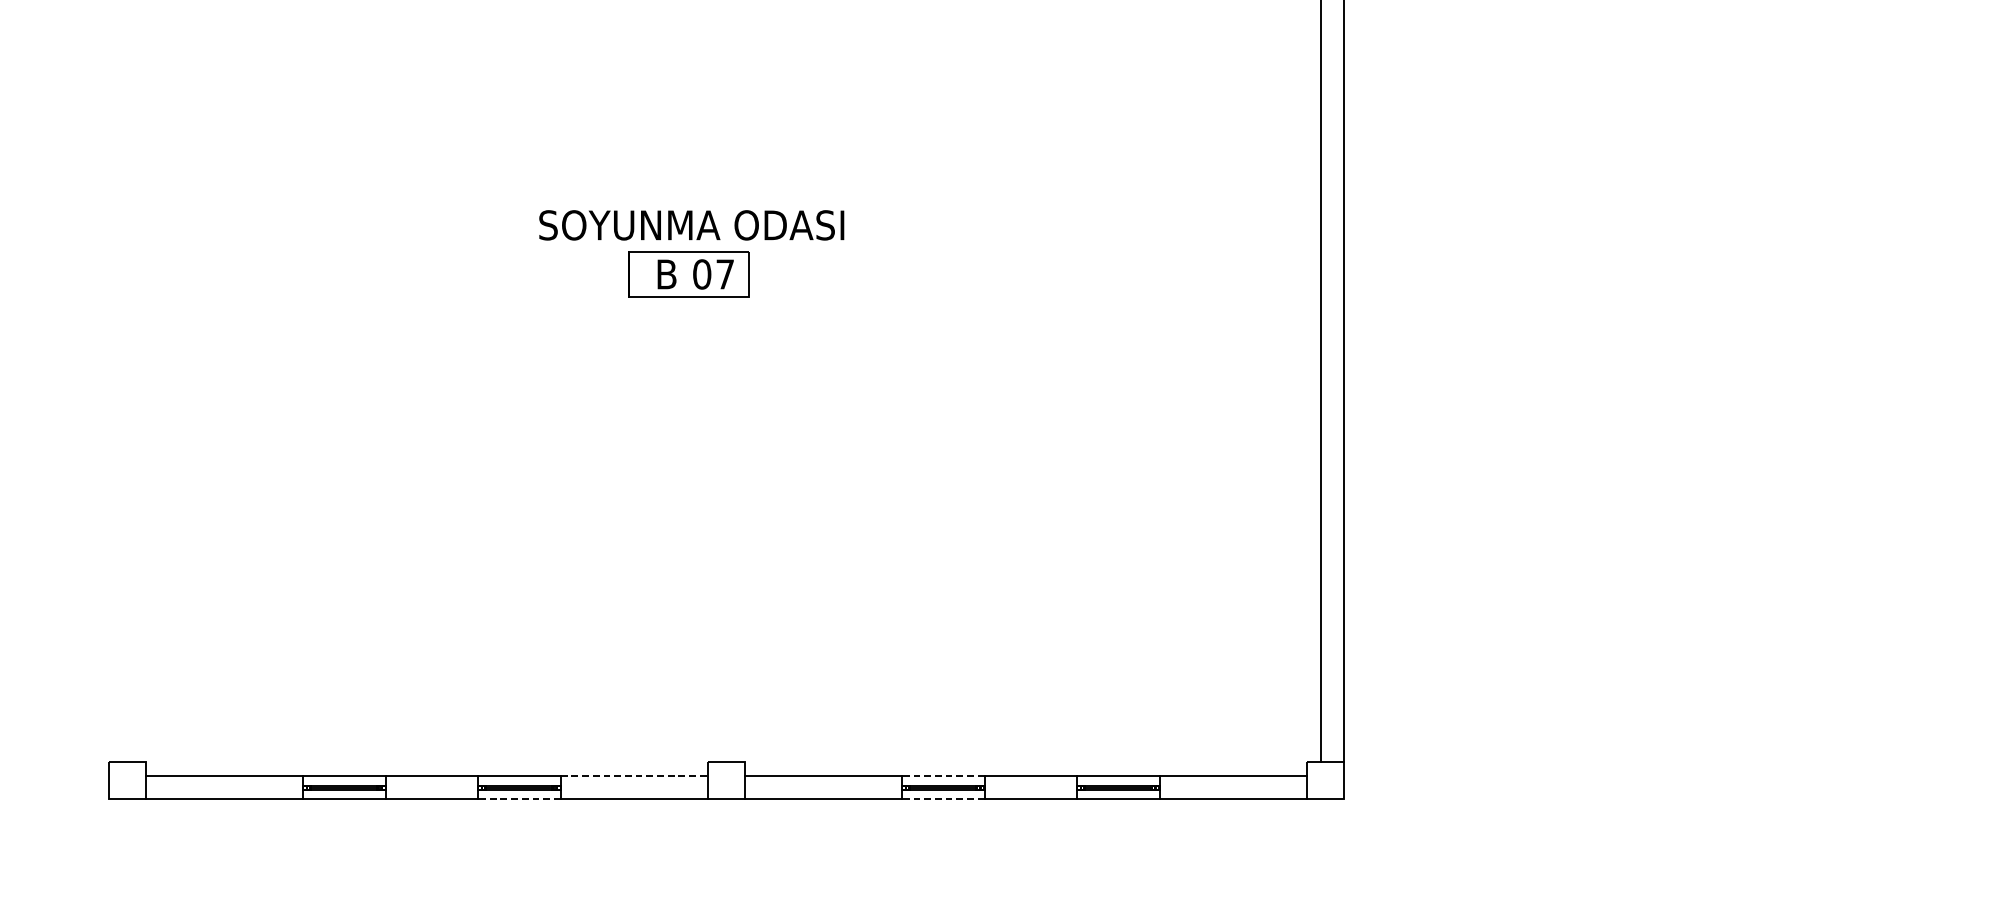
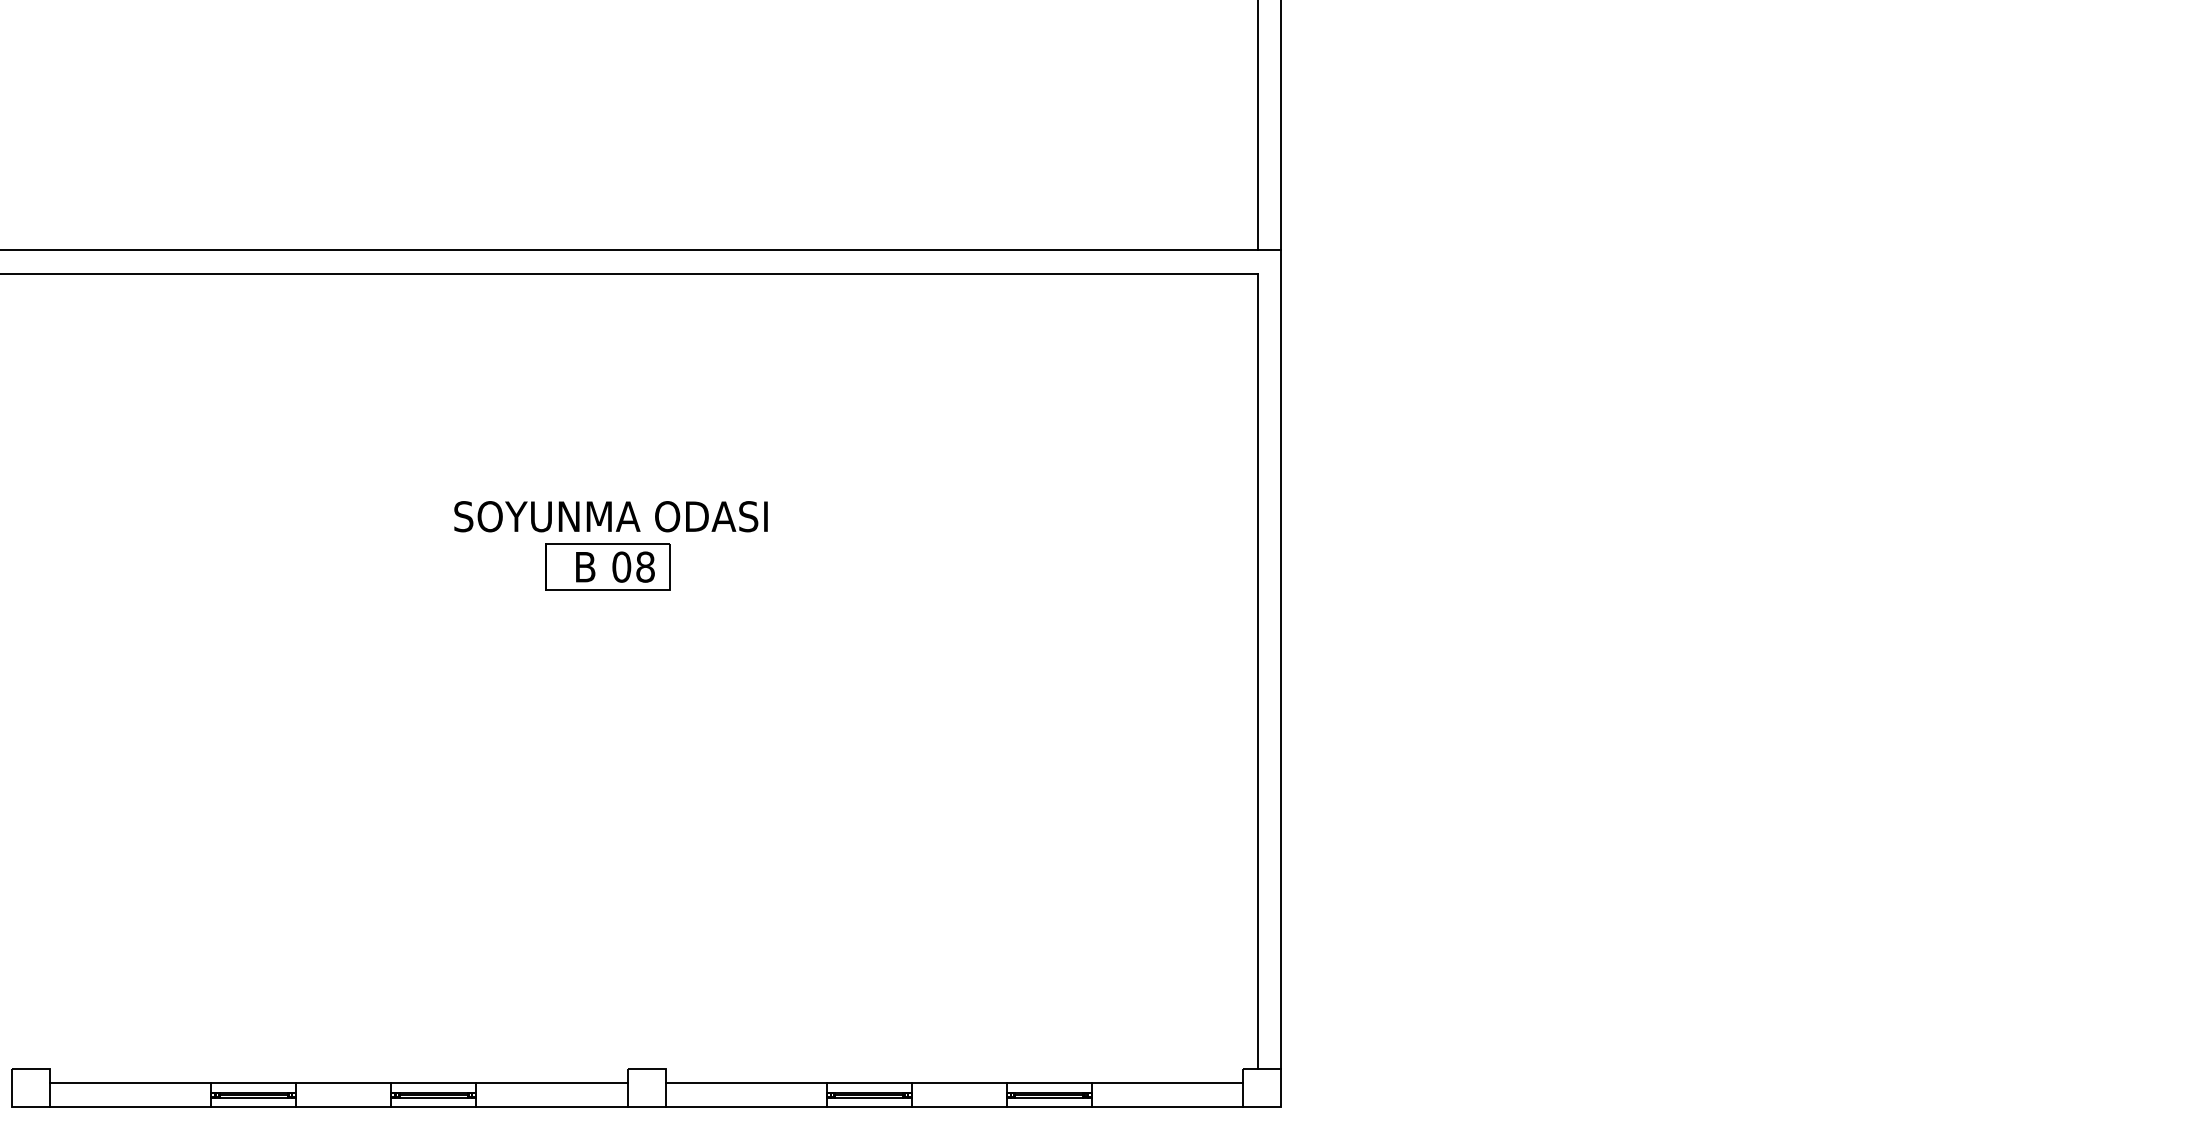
text: (725, 273) -> (645, 566), 07 -> 08
line: (634, 775) -> (552, 1082), dashed -> solid
line: (943, 775) -> (869, 1082), dashed -> solid
line: (519, 799) -> (433, 1106), dashed -> solid
line: (943, 799) -> (869, 1106), dashed -> solid

